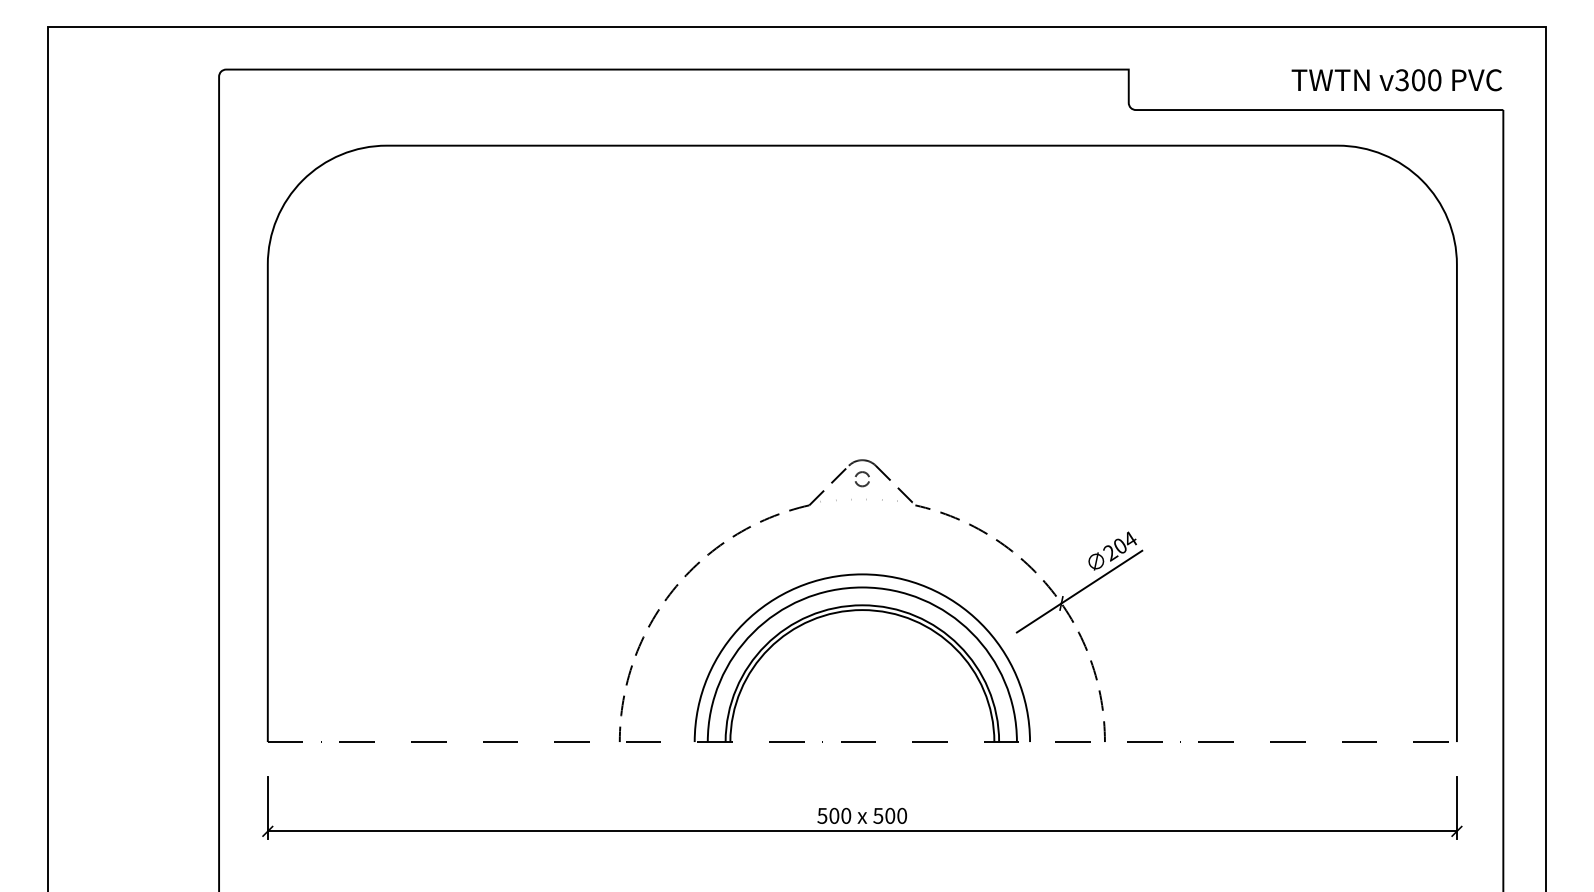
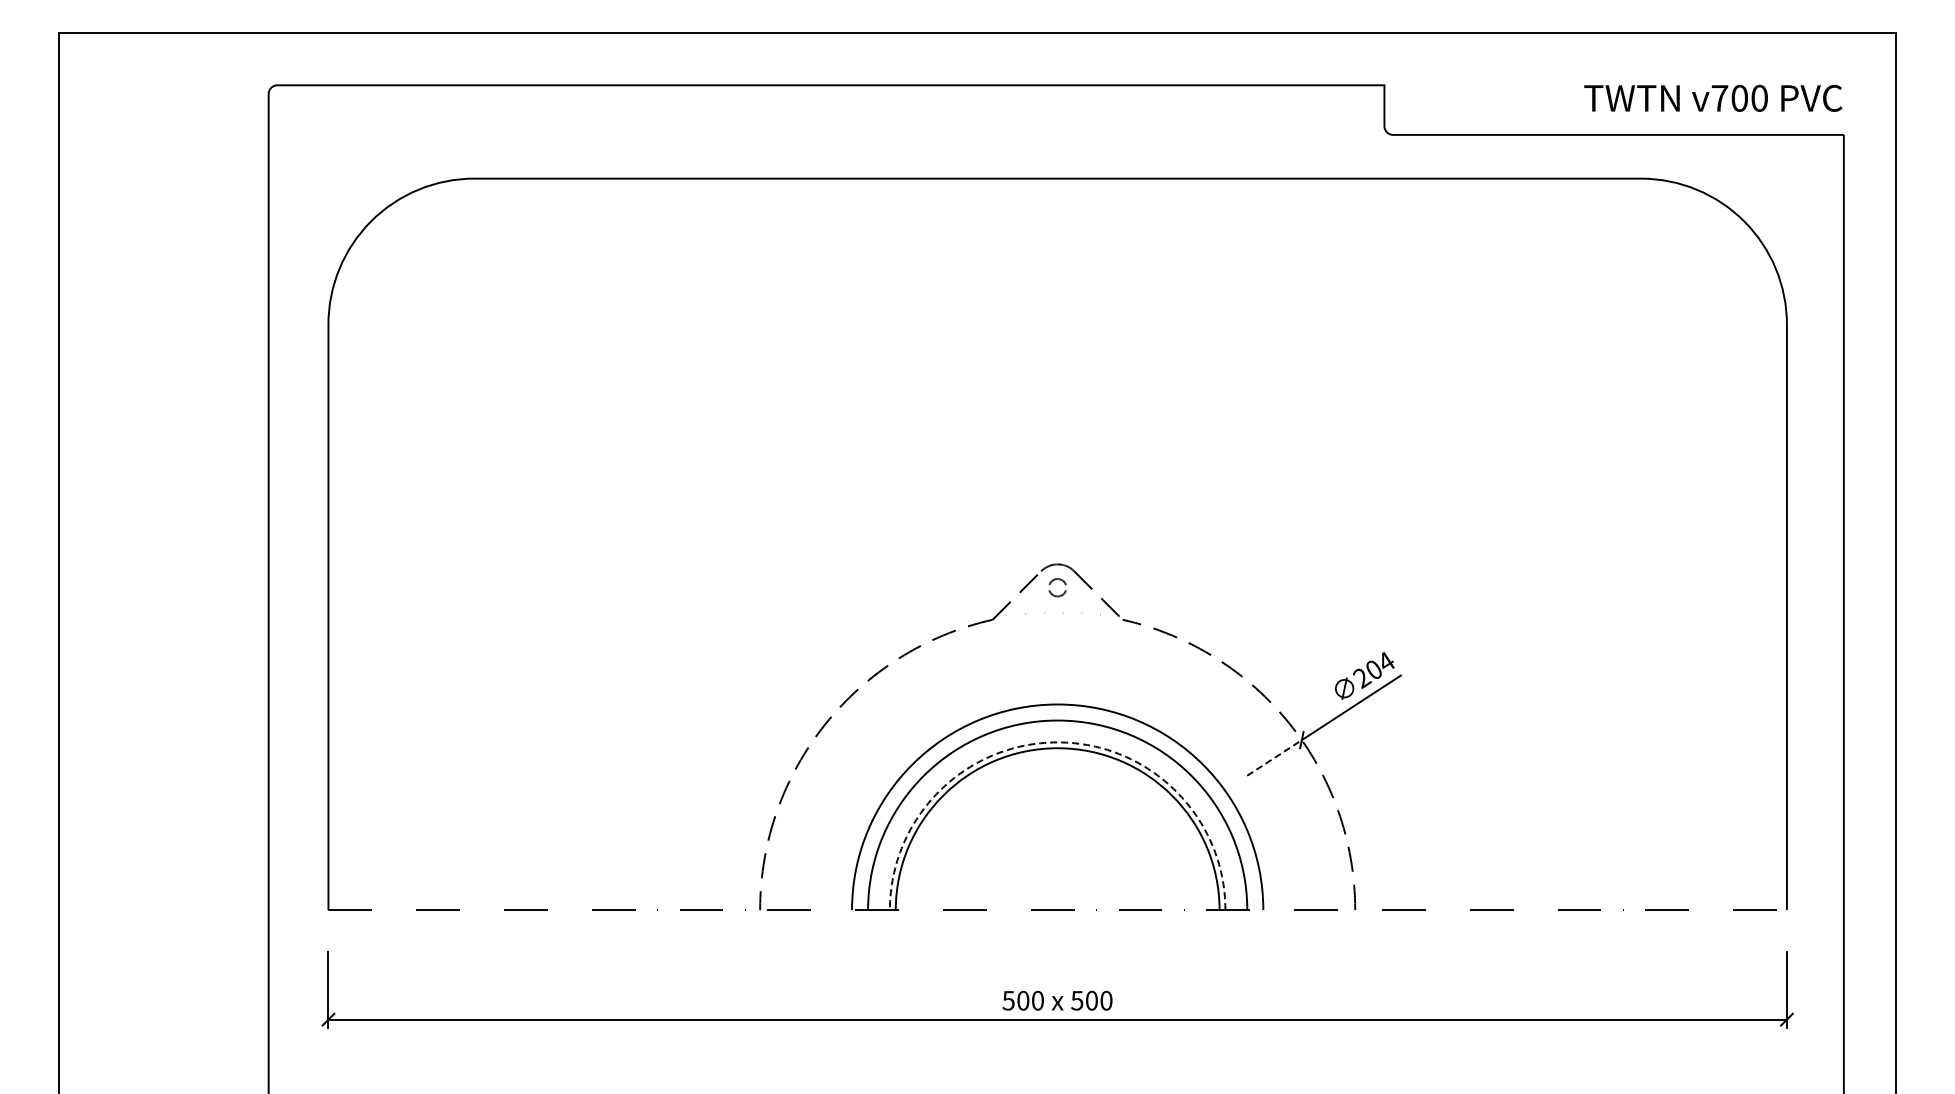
text: (1401, 79) -> (1719, 97), v300 -> v700
arc: (862, 605) -> (1057, 742), solid -> dashed
line: (1039, 617) -> (1274, 757), solid -> dashed

